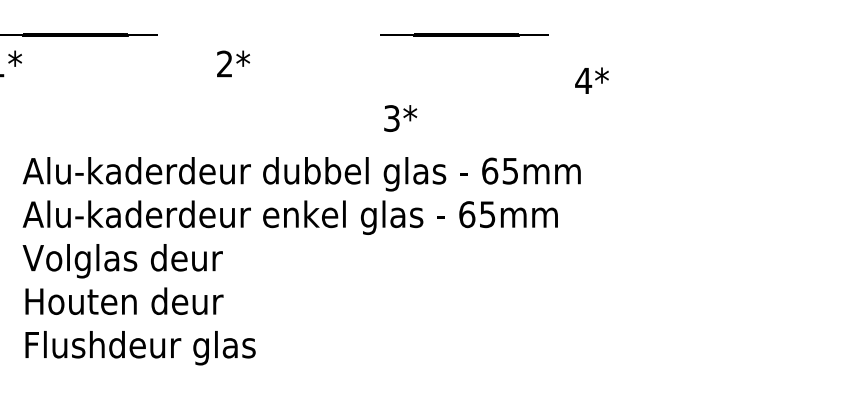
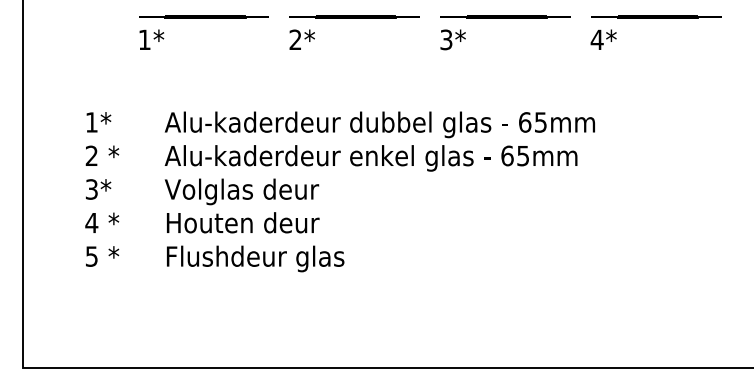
line: (268, 33) -> (354, 16), added
line: (660, 33) -> (656, 16), added
text: (232, 63) -> (301, 39), moved
text: (591, 80) -> (603, 39), moved
text: (399, 118) -> (452, 39), moved

